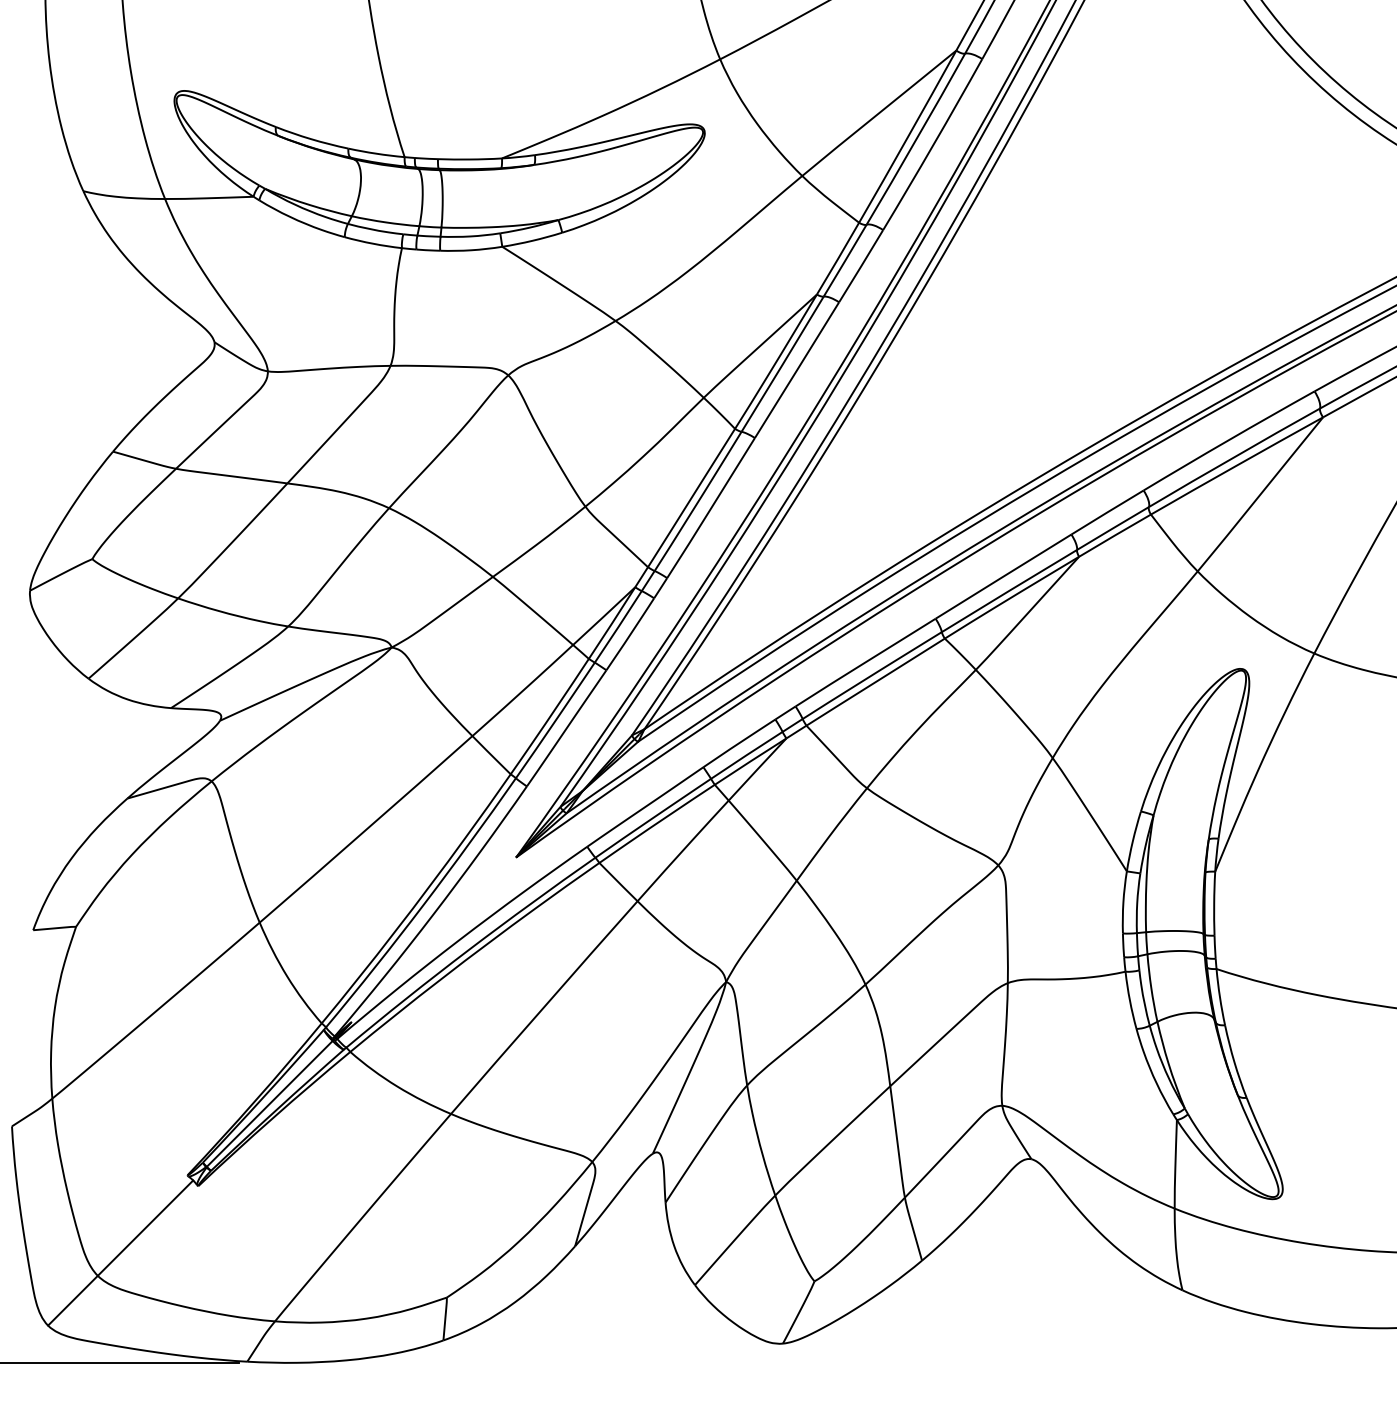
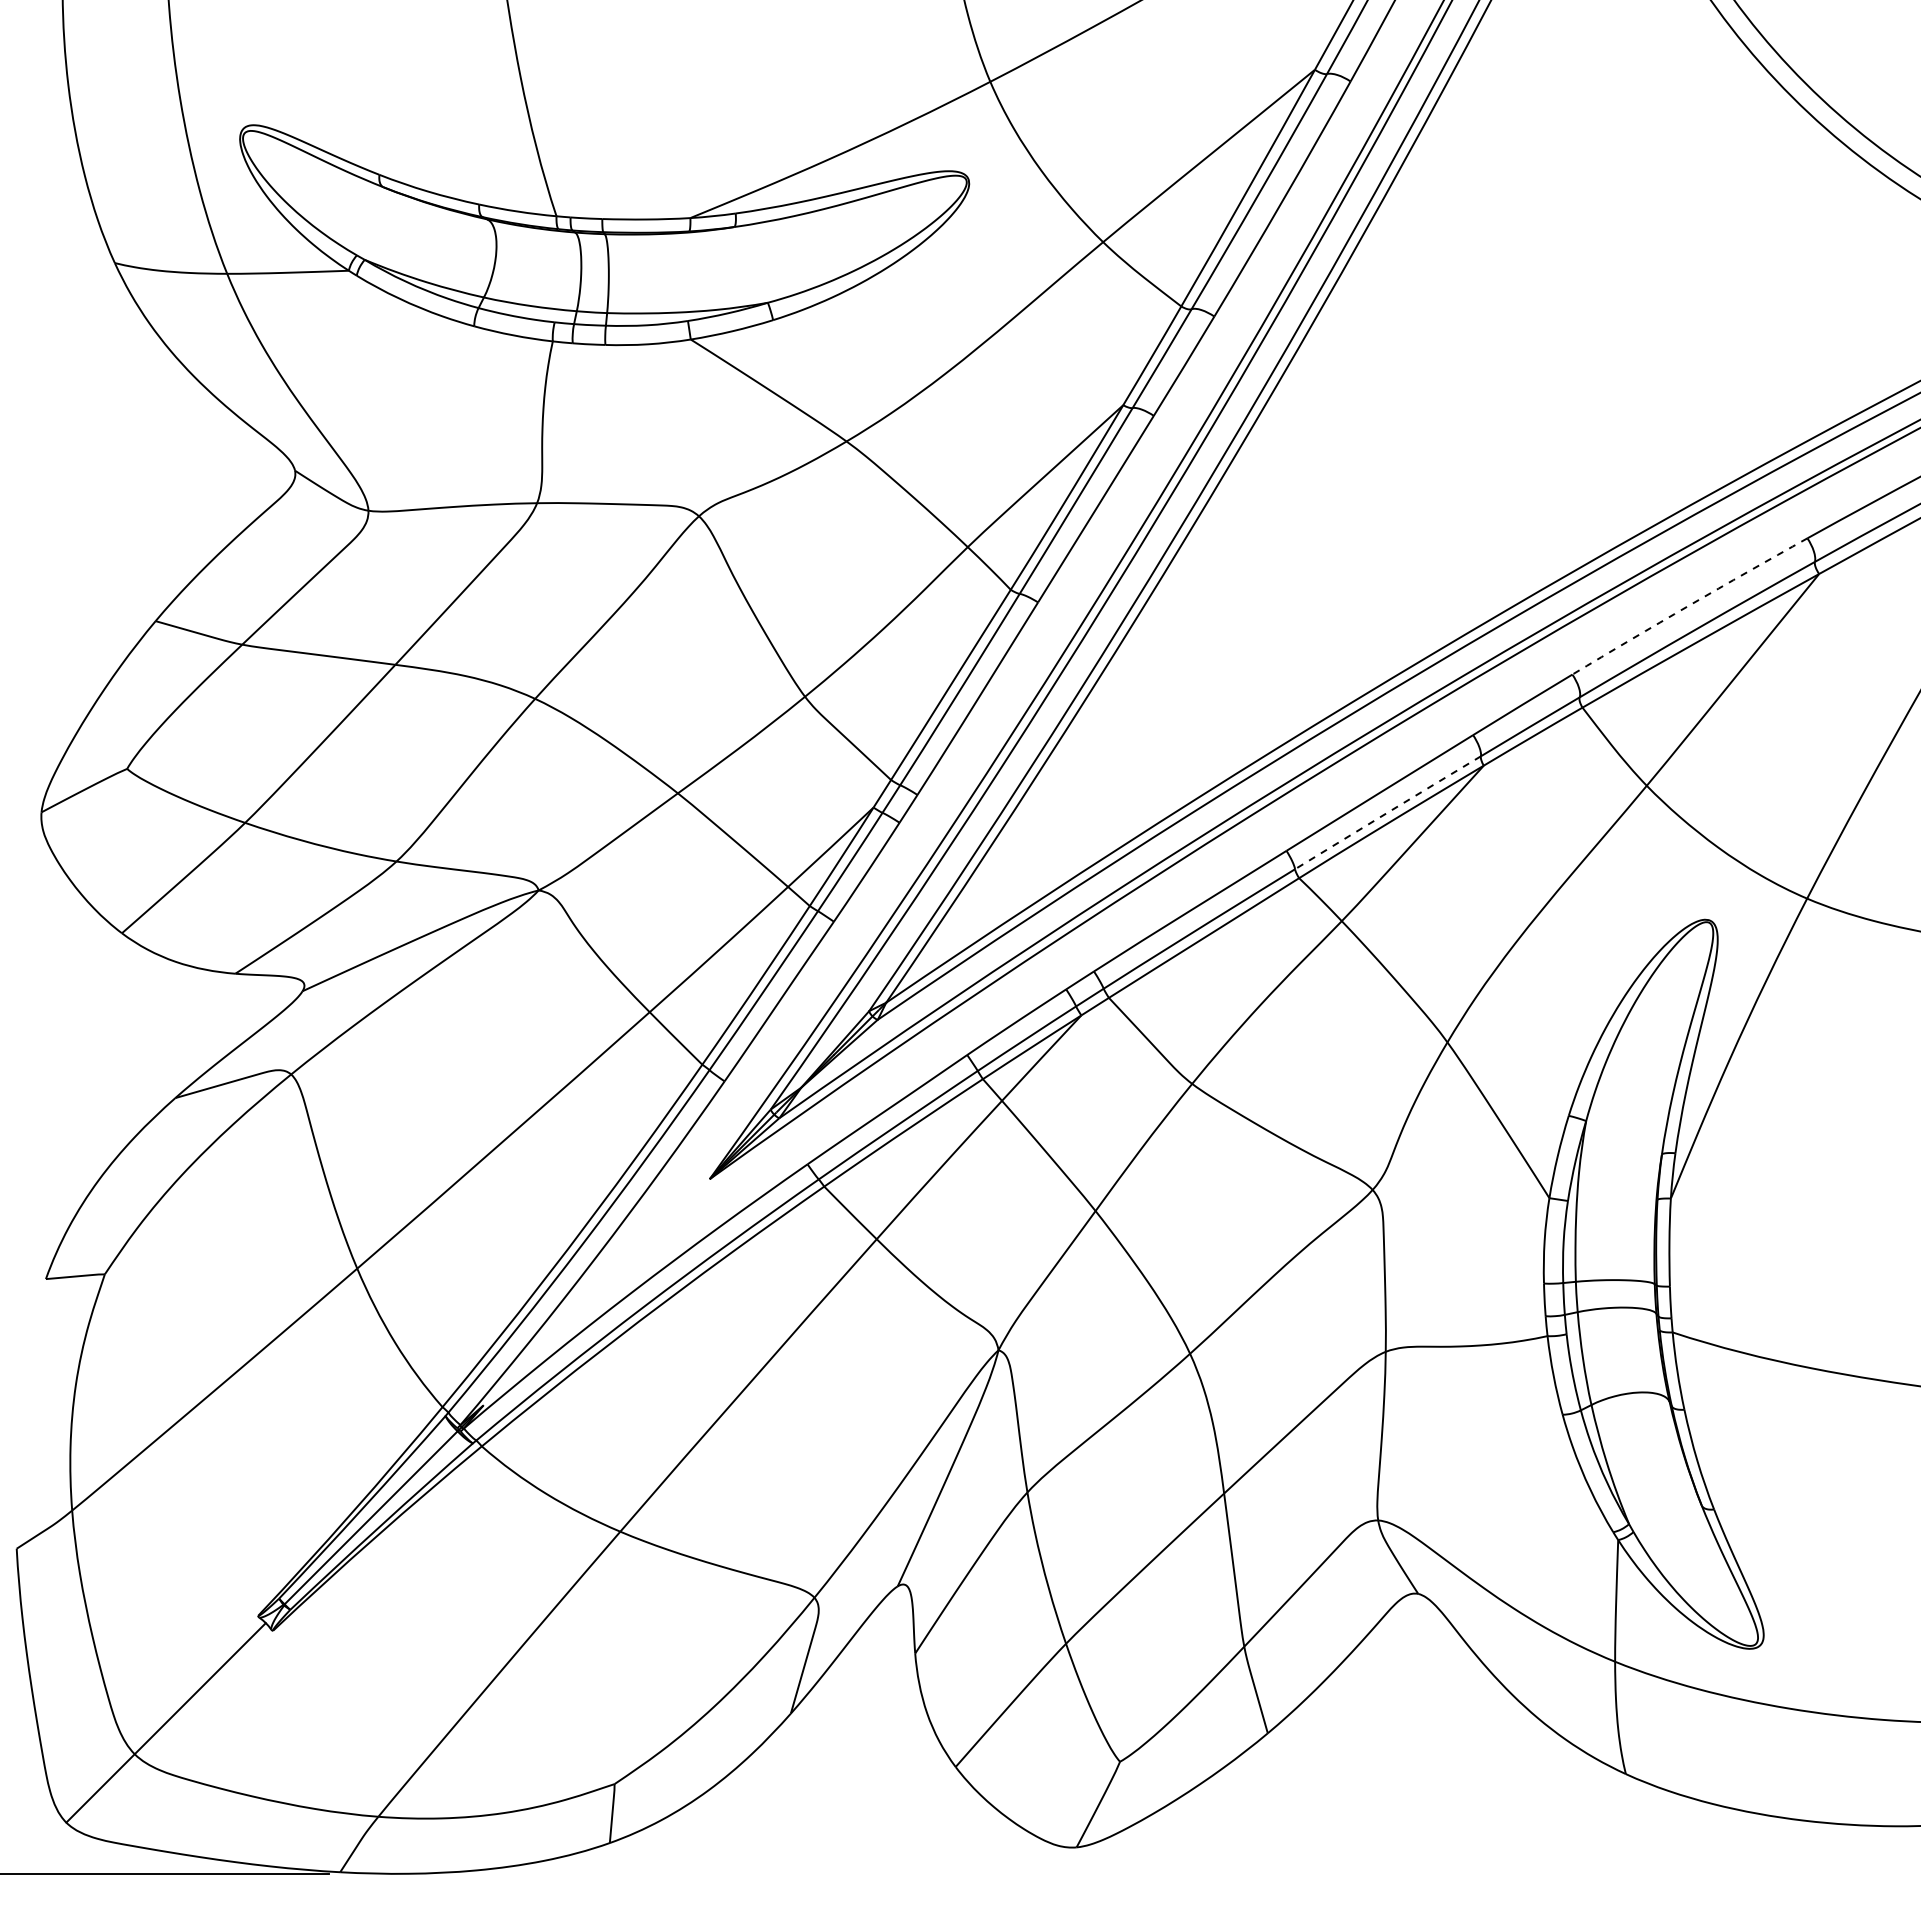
arc: (1228, 440) -> (1689, 605), solid -> dashed
arc: (1009, 590) -> (1387, 812), solid -> dashed

